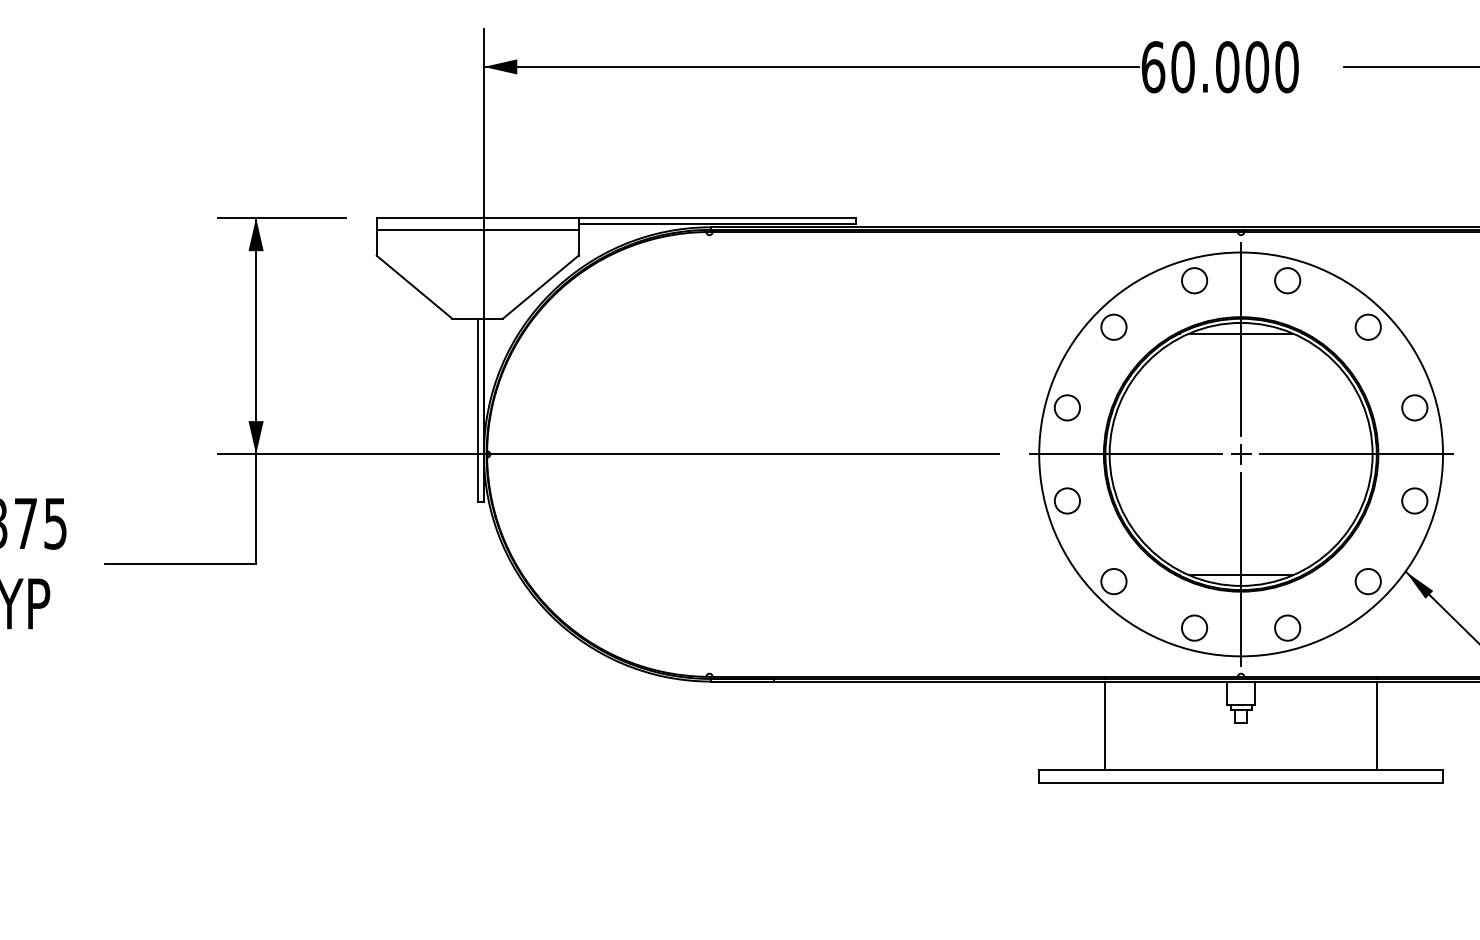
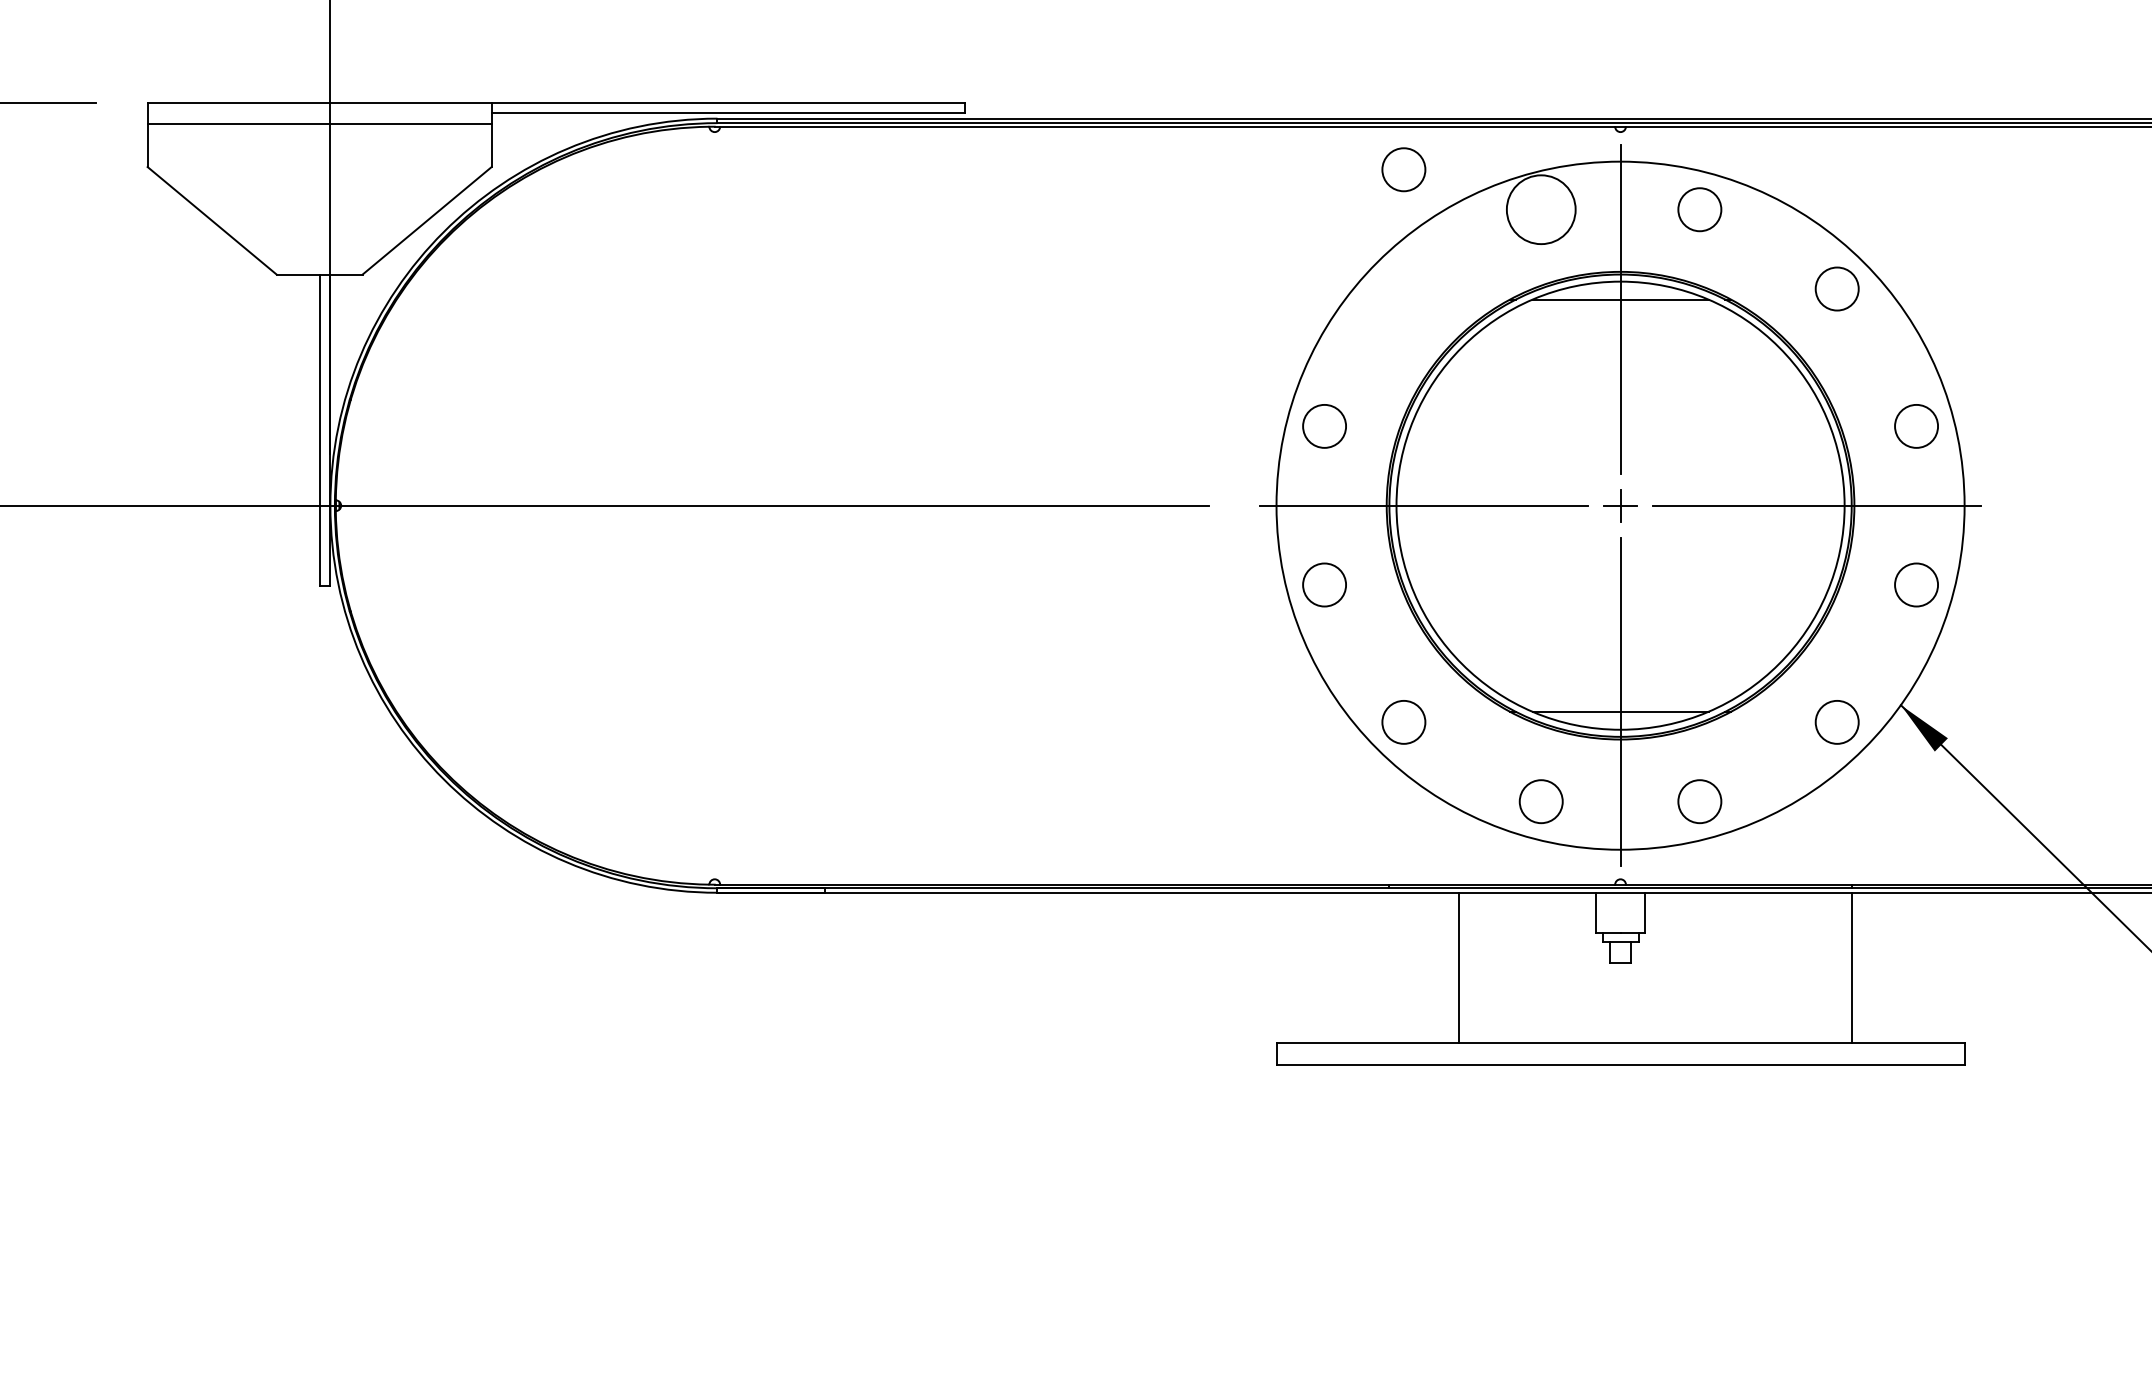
circle: (1194, 280) -> (1541, 209), size x1.6
circle: (1113, 326) -> (1403, 168), moved
line: (1105, 725) -> (1459, 967), moved

